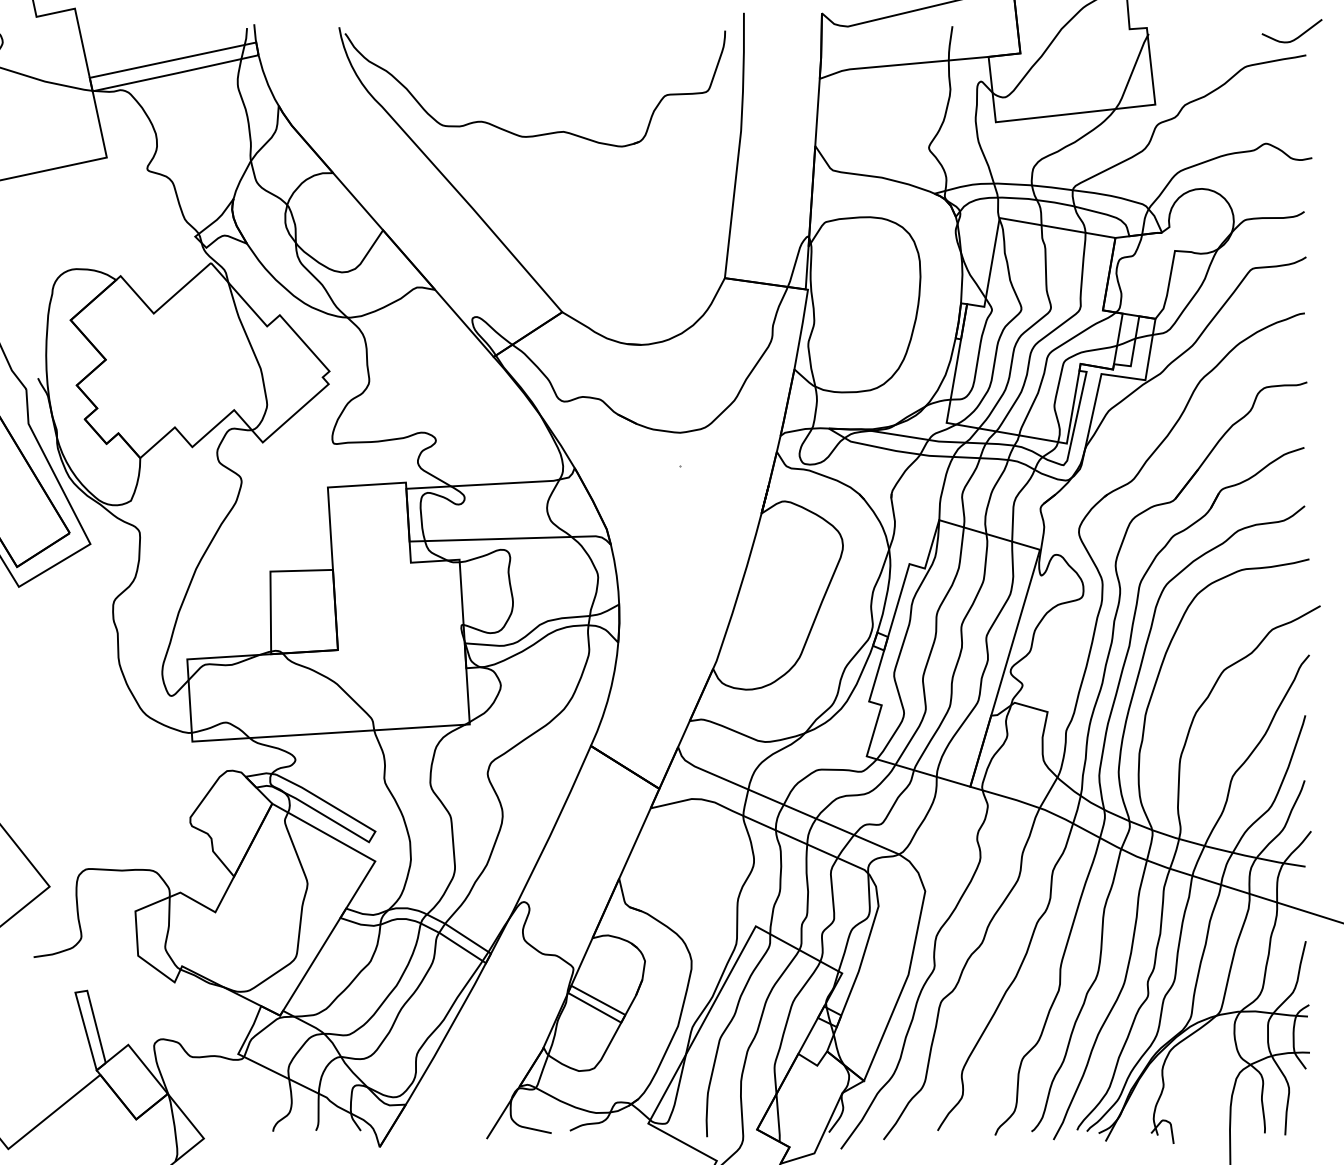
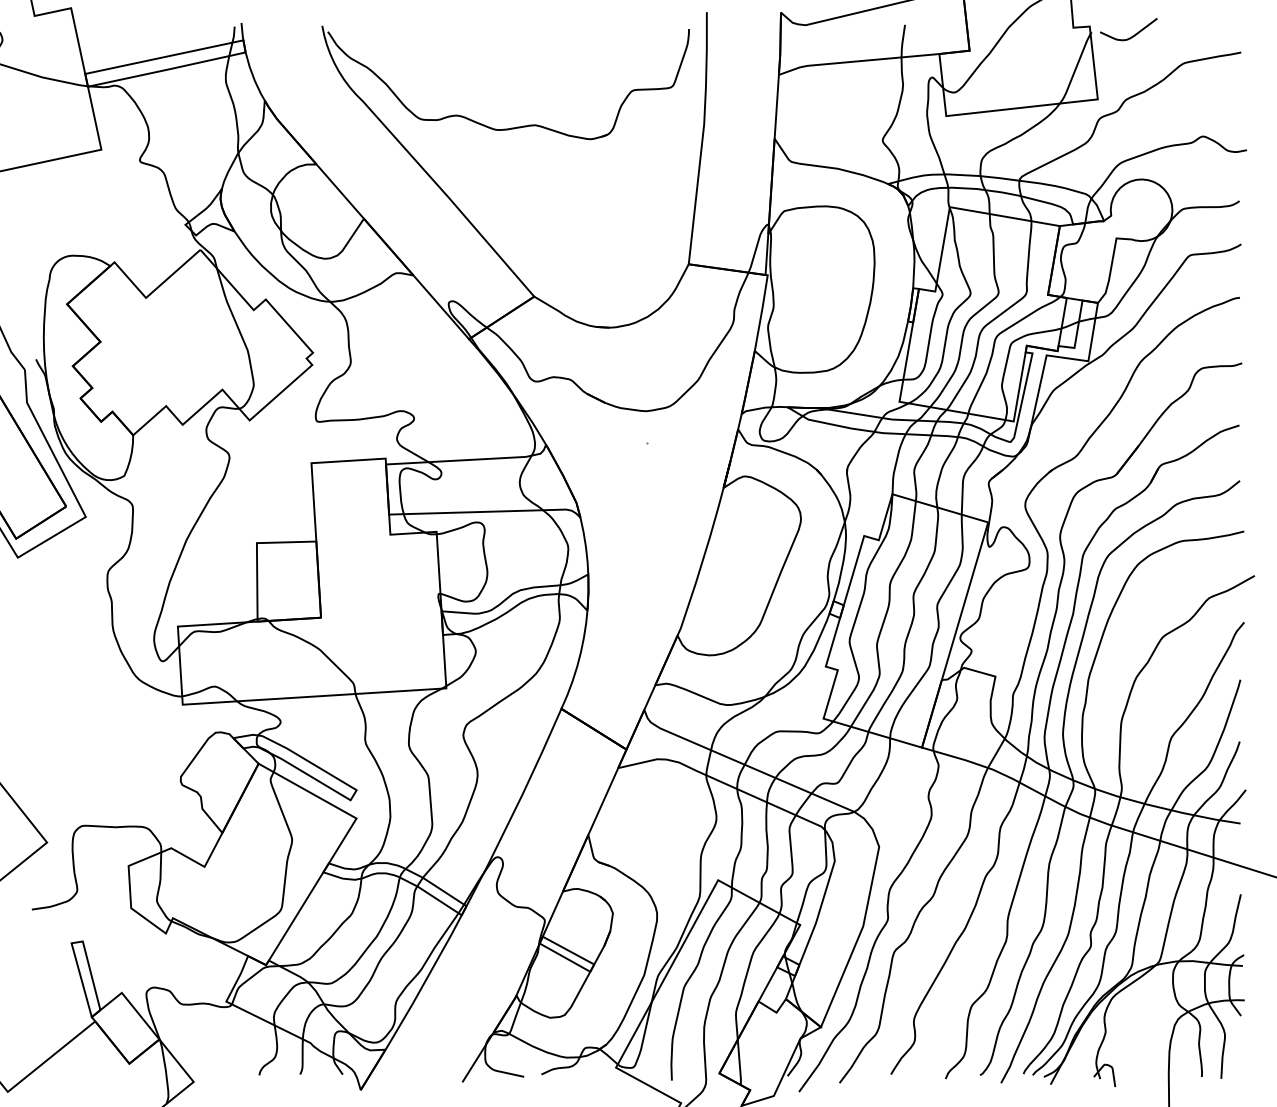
curve: (1296, 37) -> (1132, 35), moved

